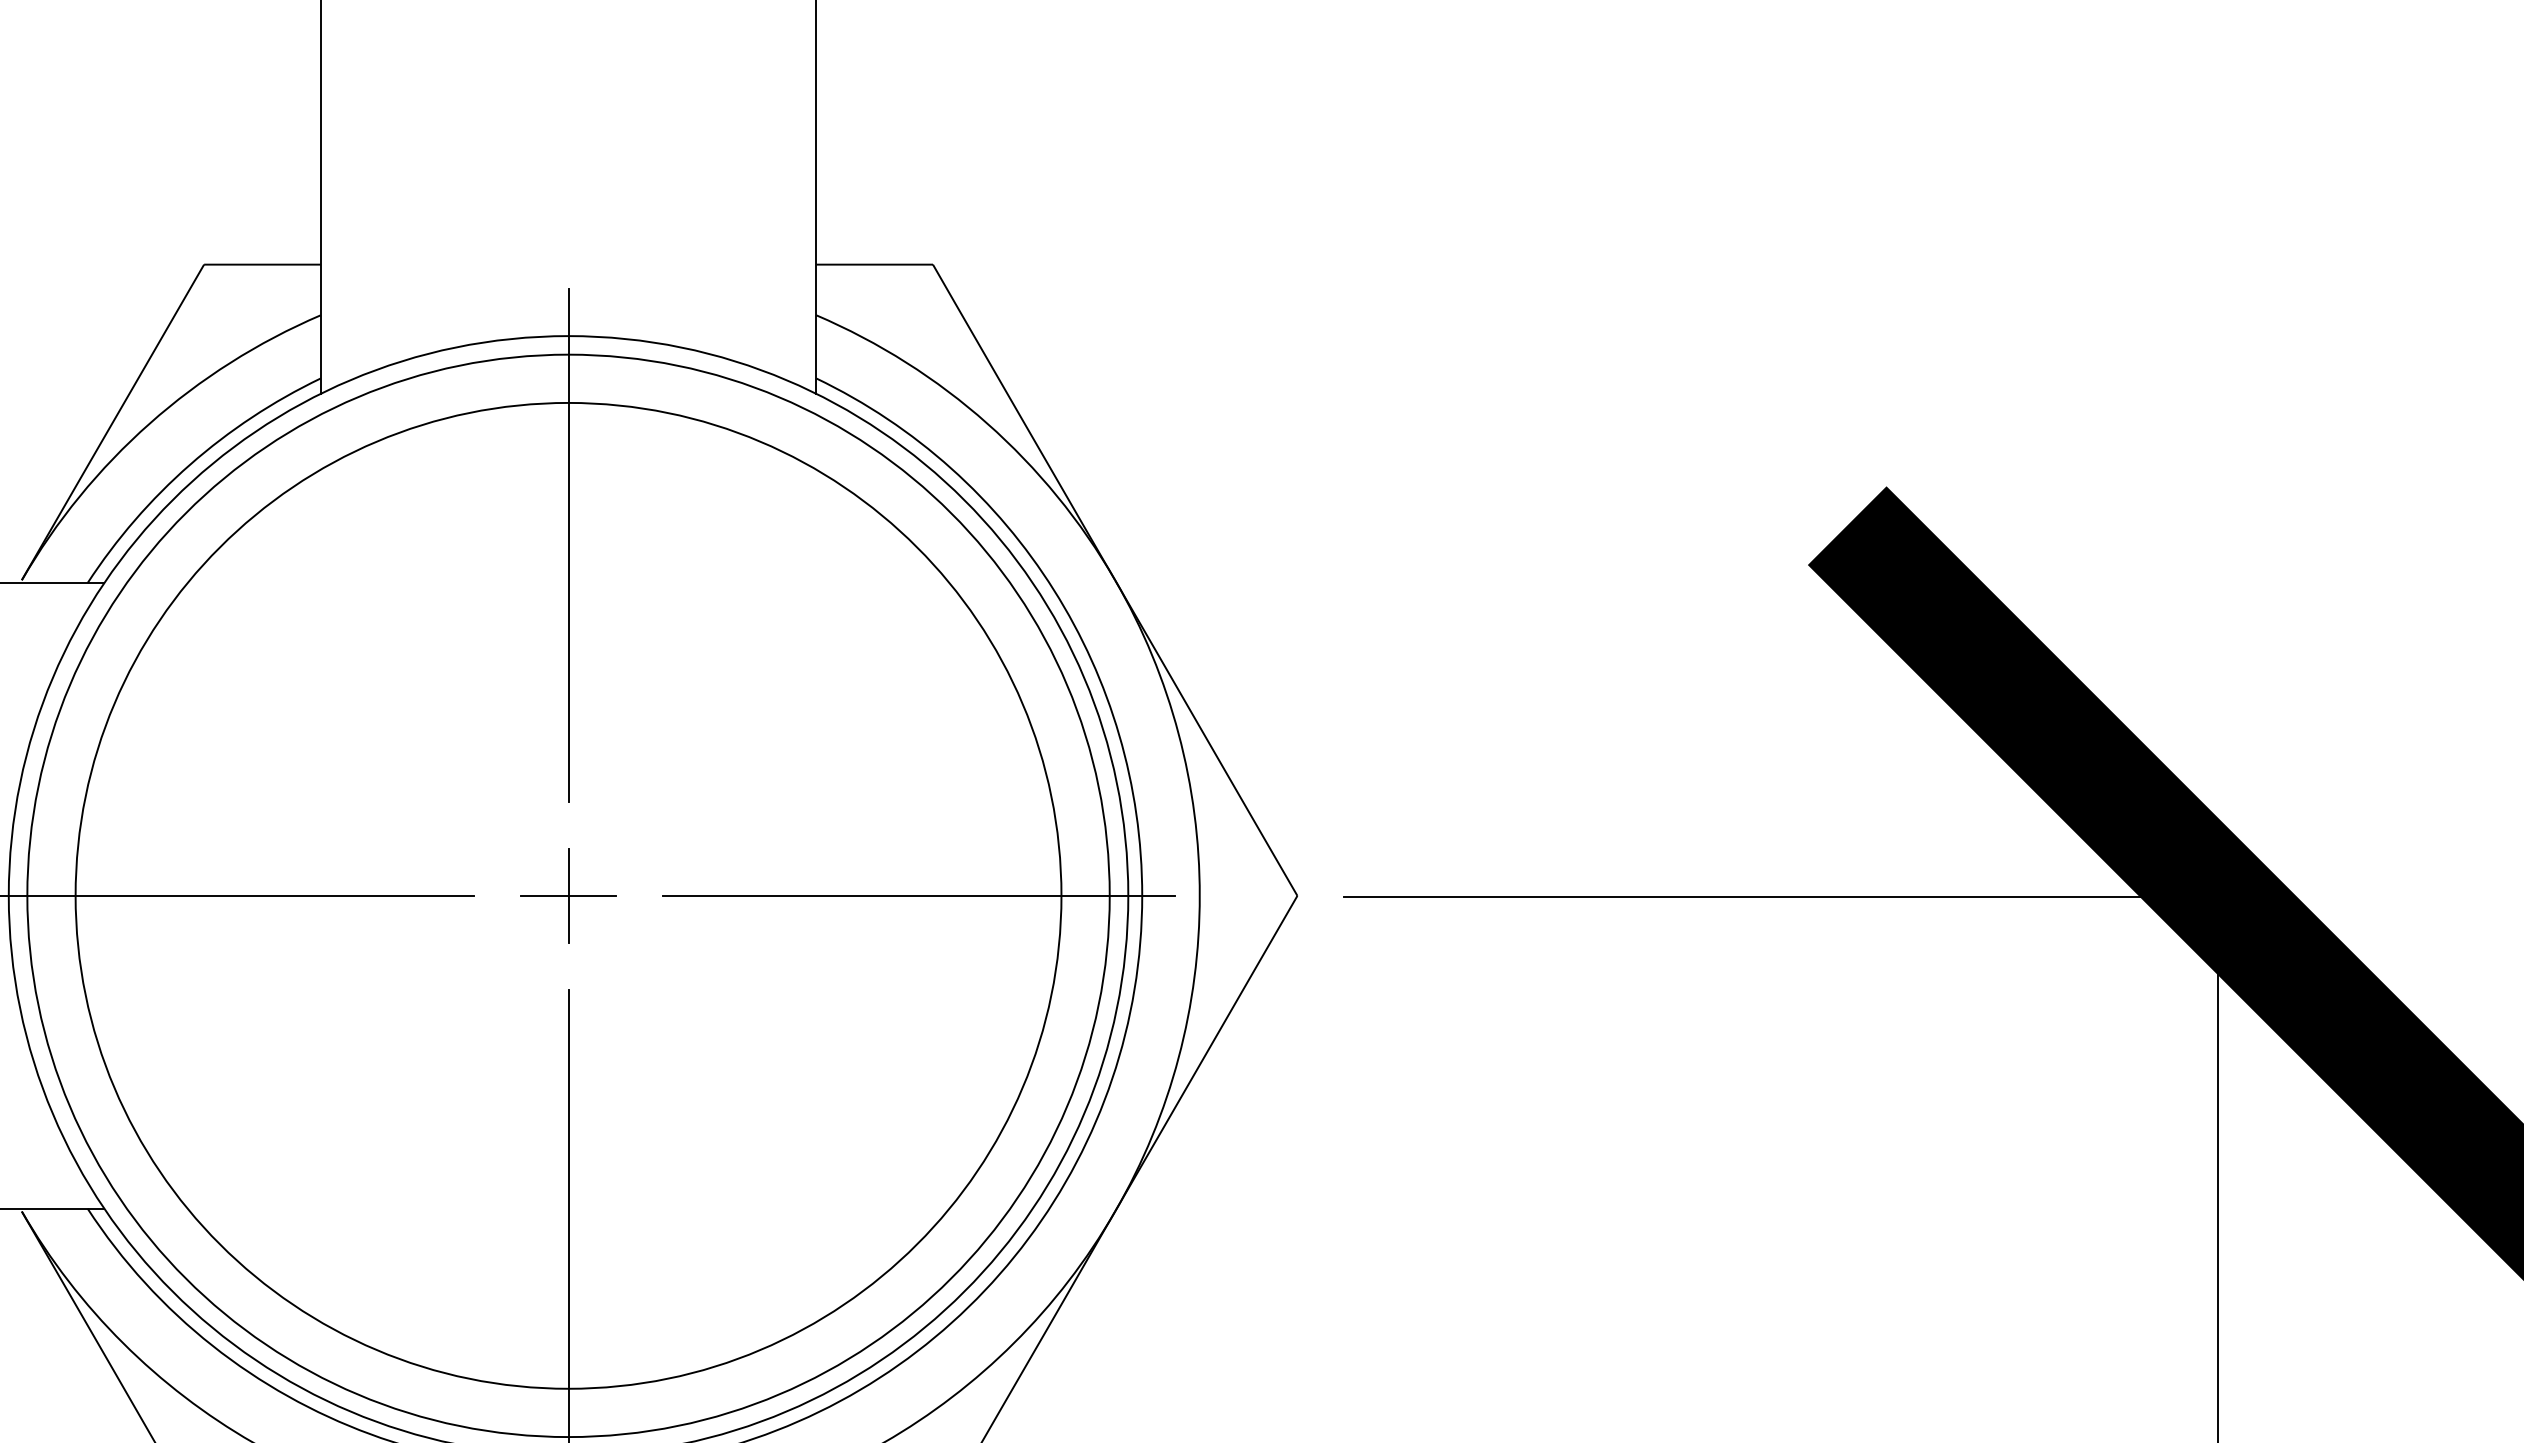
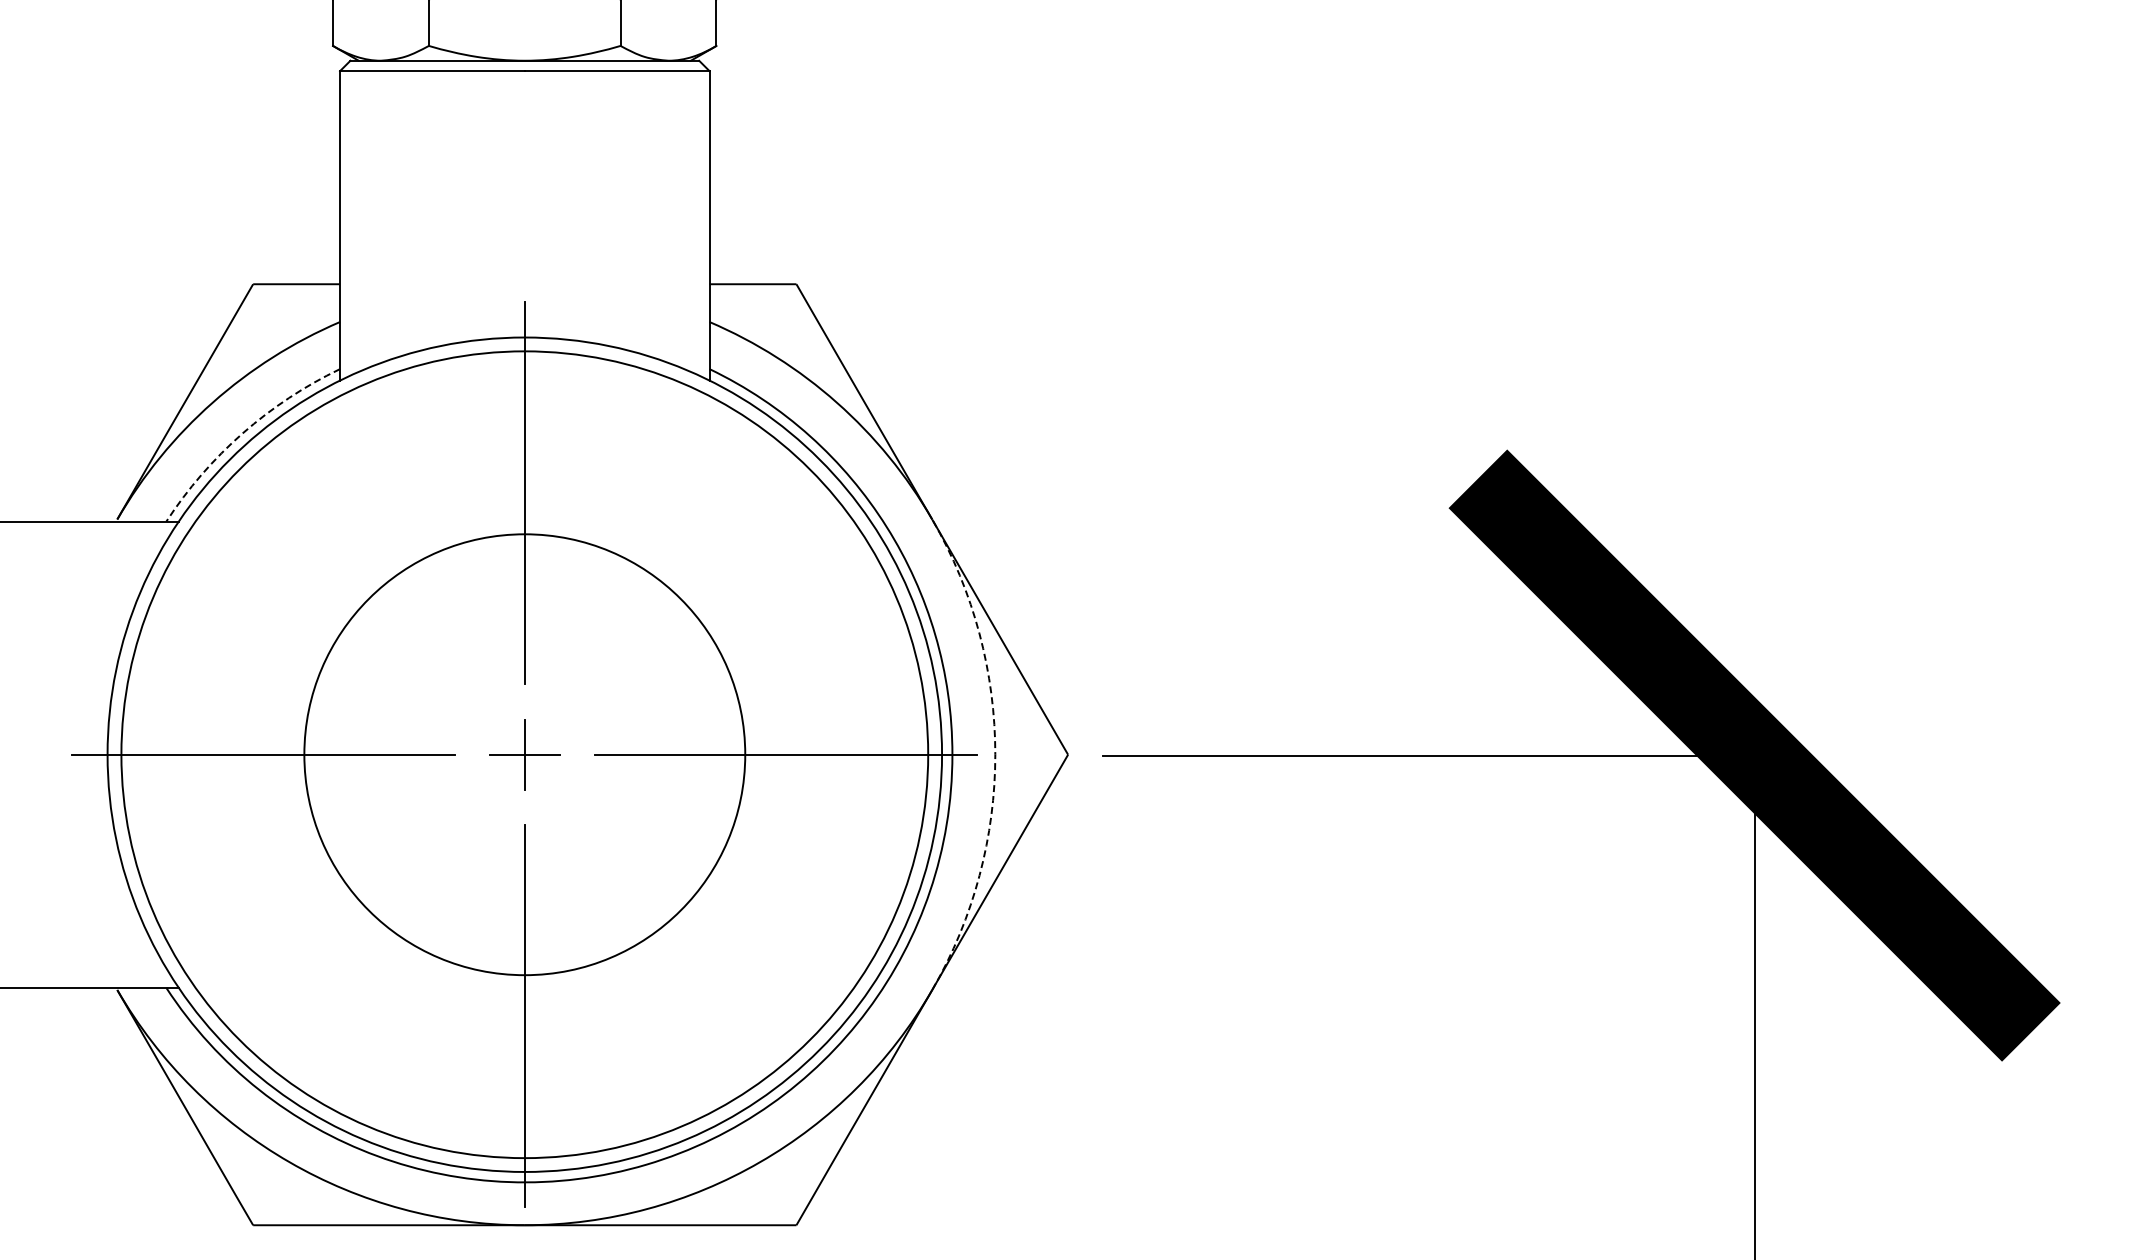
arc: (189, 464) -> (242, 433), solid -> dashed
circle: (568, 895) -> (524, 754), size x0.6
arc: (1200, 895) -> (995, 754), solid -> dashed

